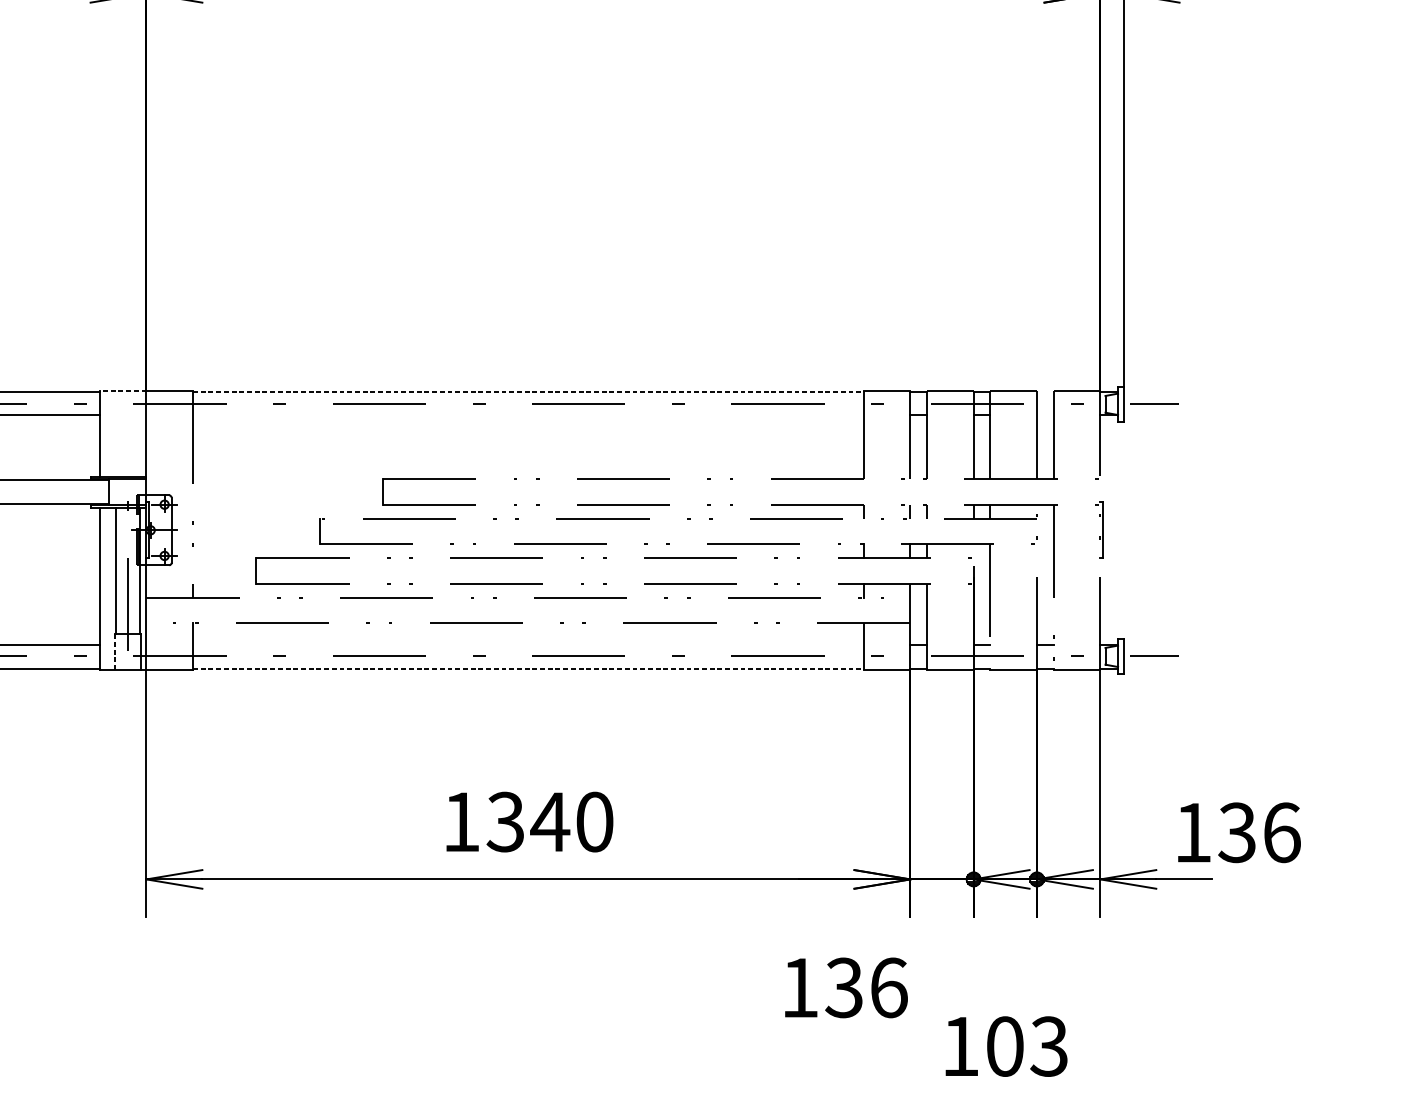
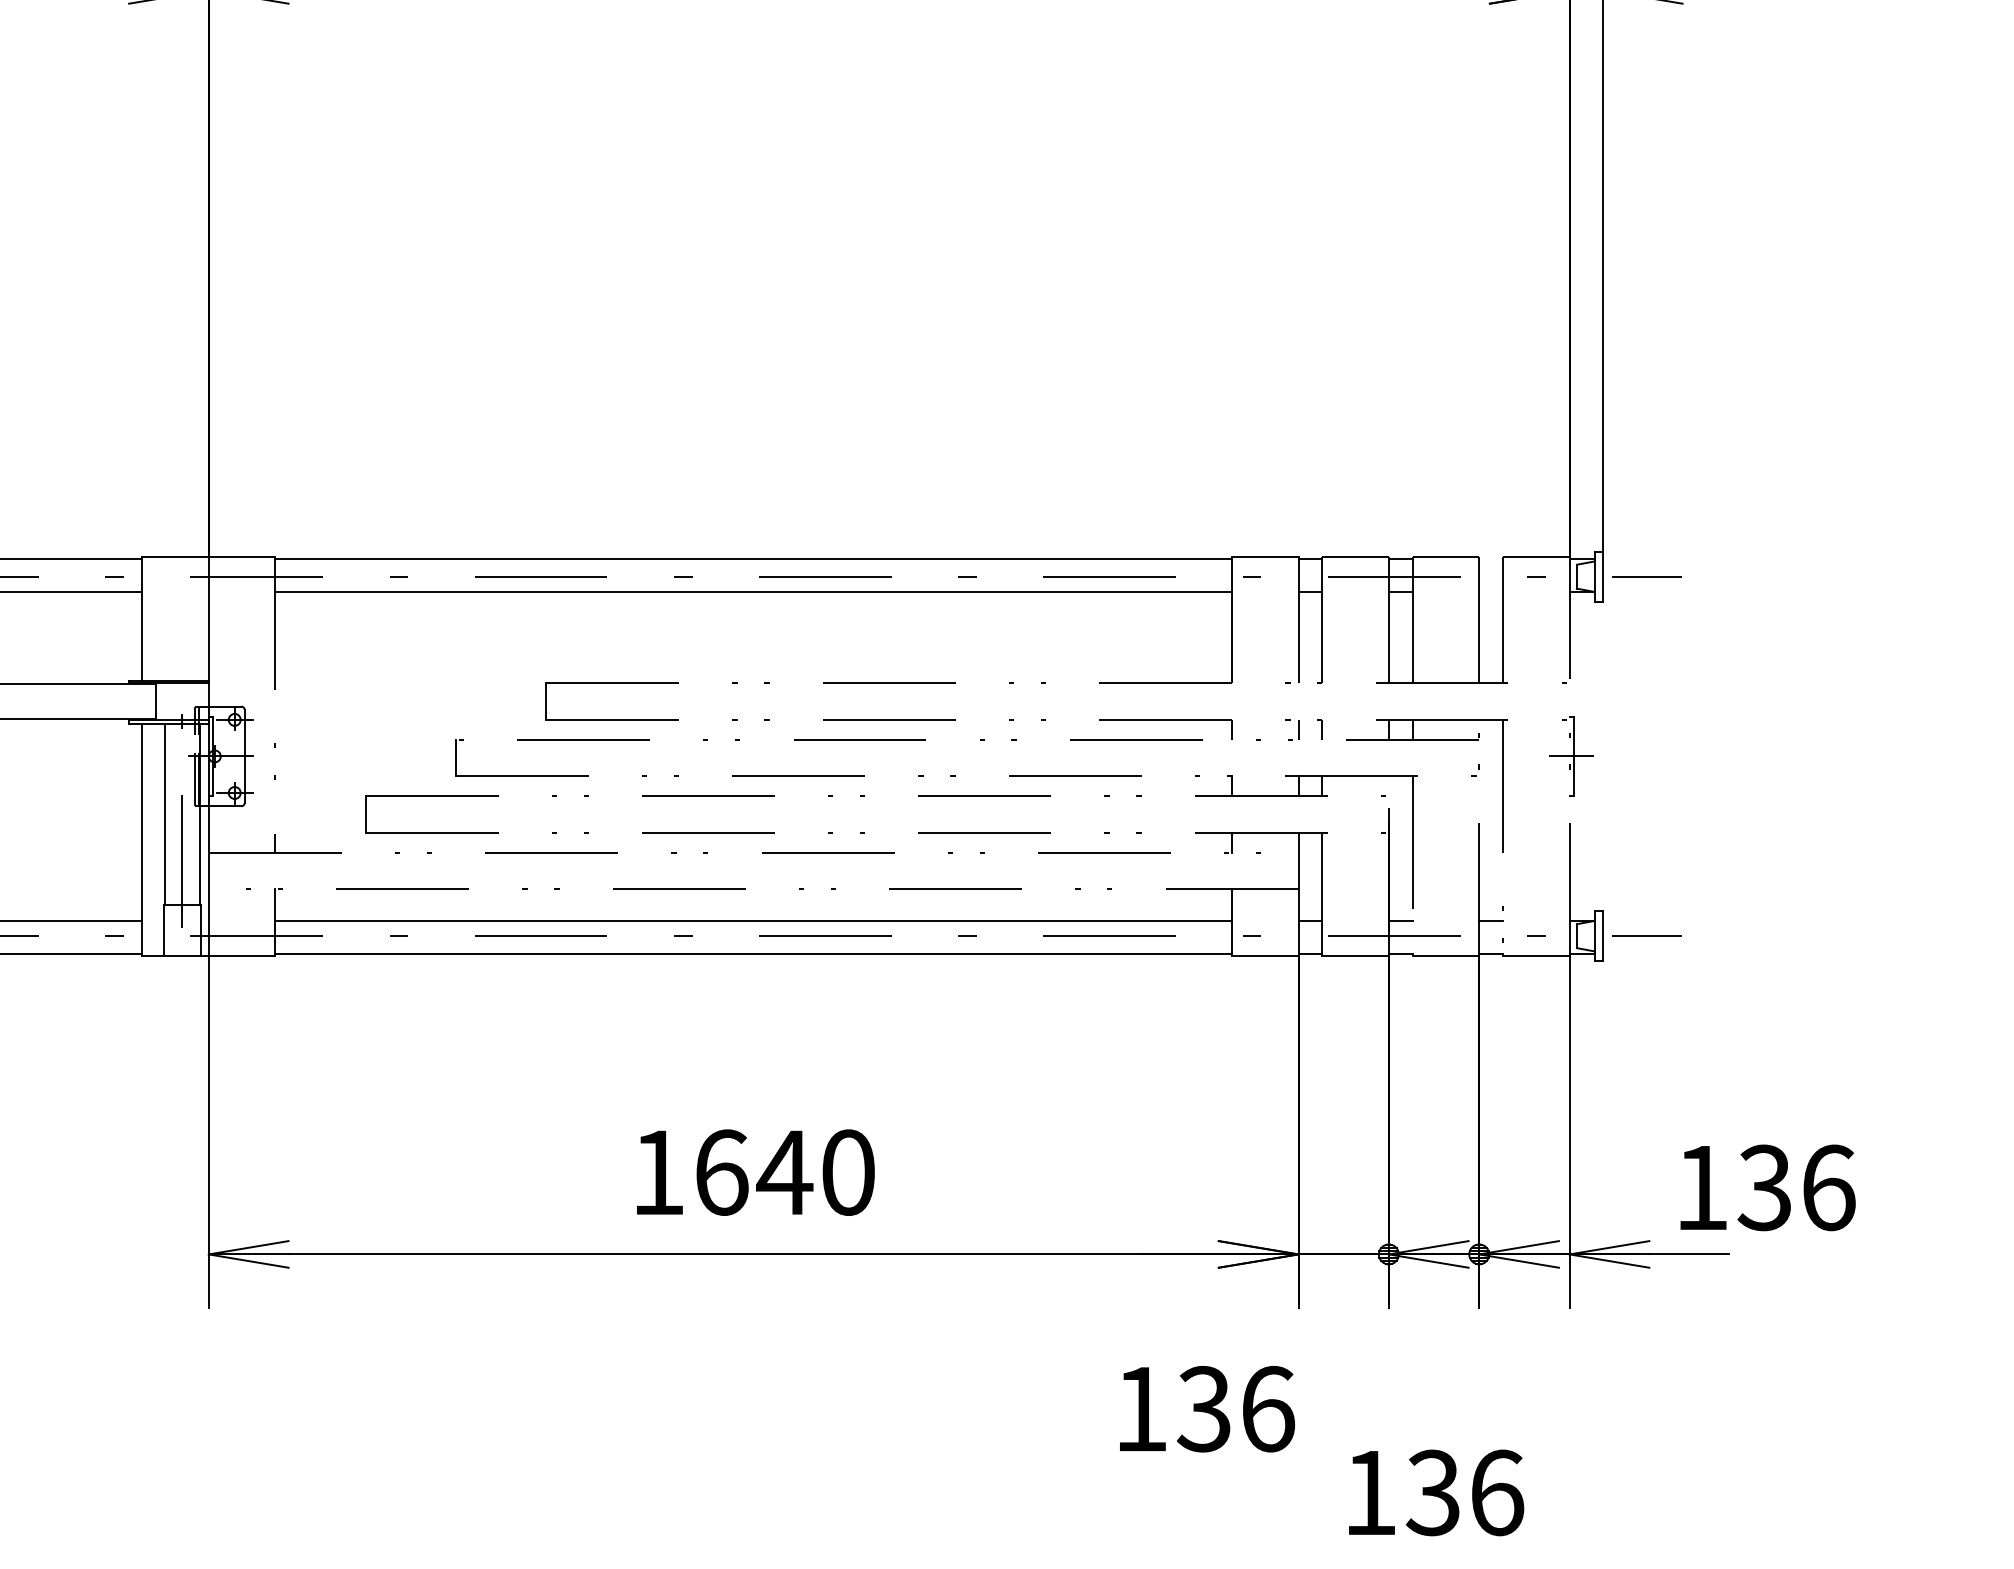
line: (123, 390) -> (175, 557), dashed -> solid
line: (528, 392) -> (754, 559), dashed -> solid
line: (528, 415) -> (753, 592), added
line: (1101, 530) -> (1571, 756), added
line: (528, 645) -> (753, 920), added
line: (114, 652) -> (163, 930), dashed -> solid
line: (528, 668) -> (754, 953), dashed -> solid
text: (505, 821) -> (720, 1172), 1340 -> 1640
text: (1026, 1046) -> (1464, 1492), 103 -> 136

